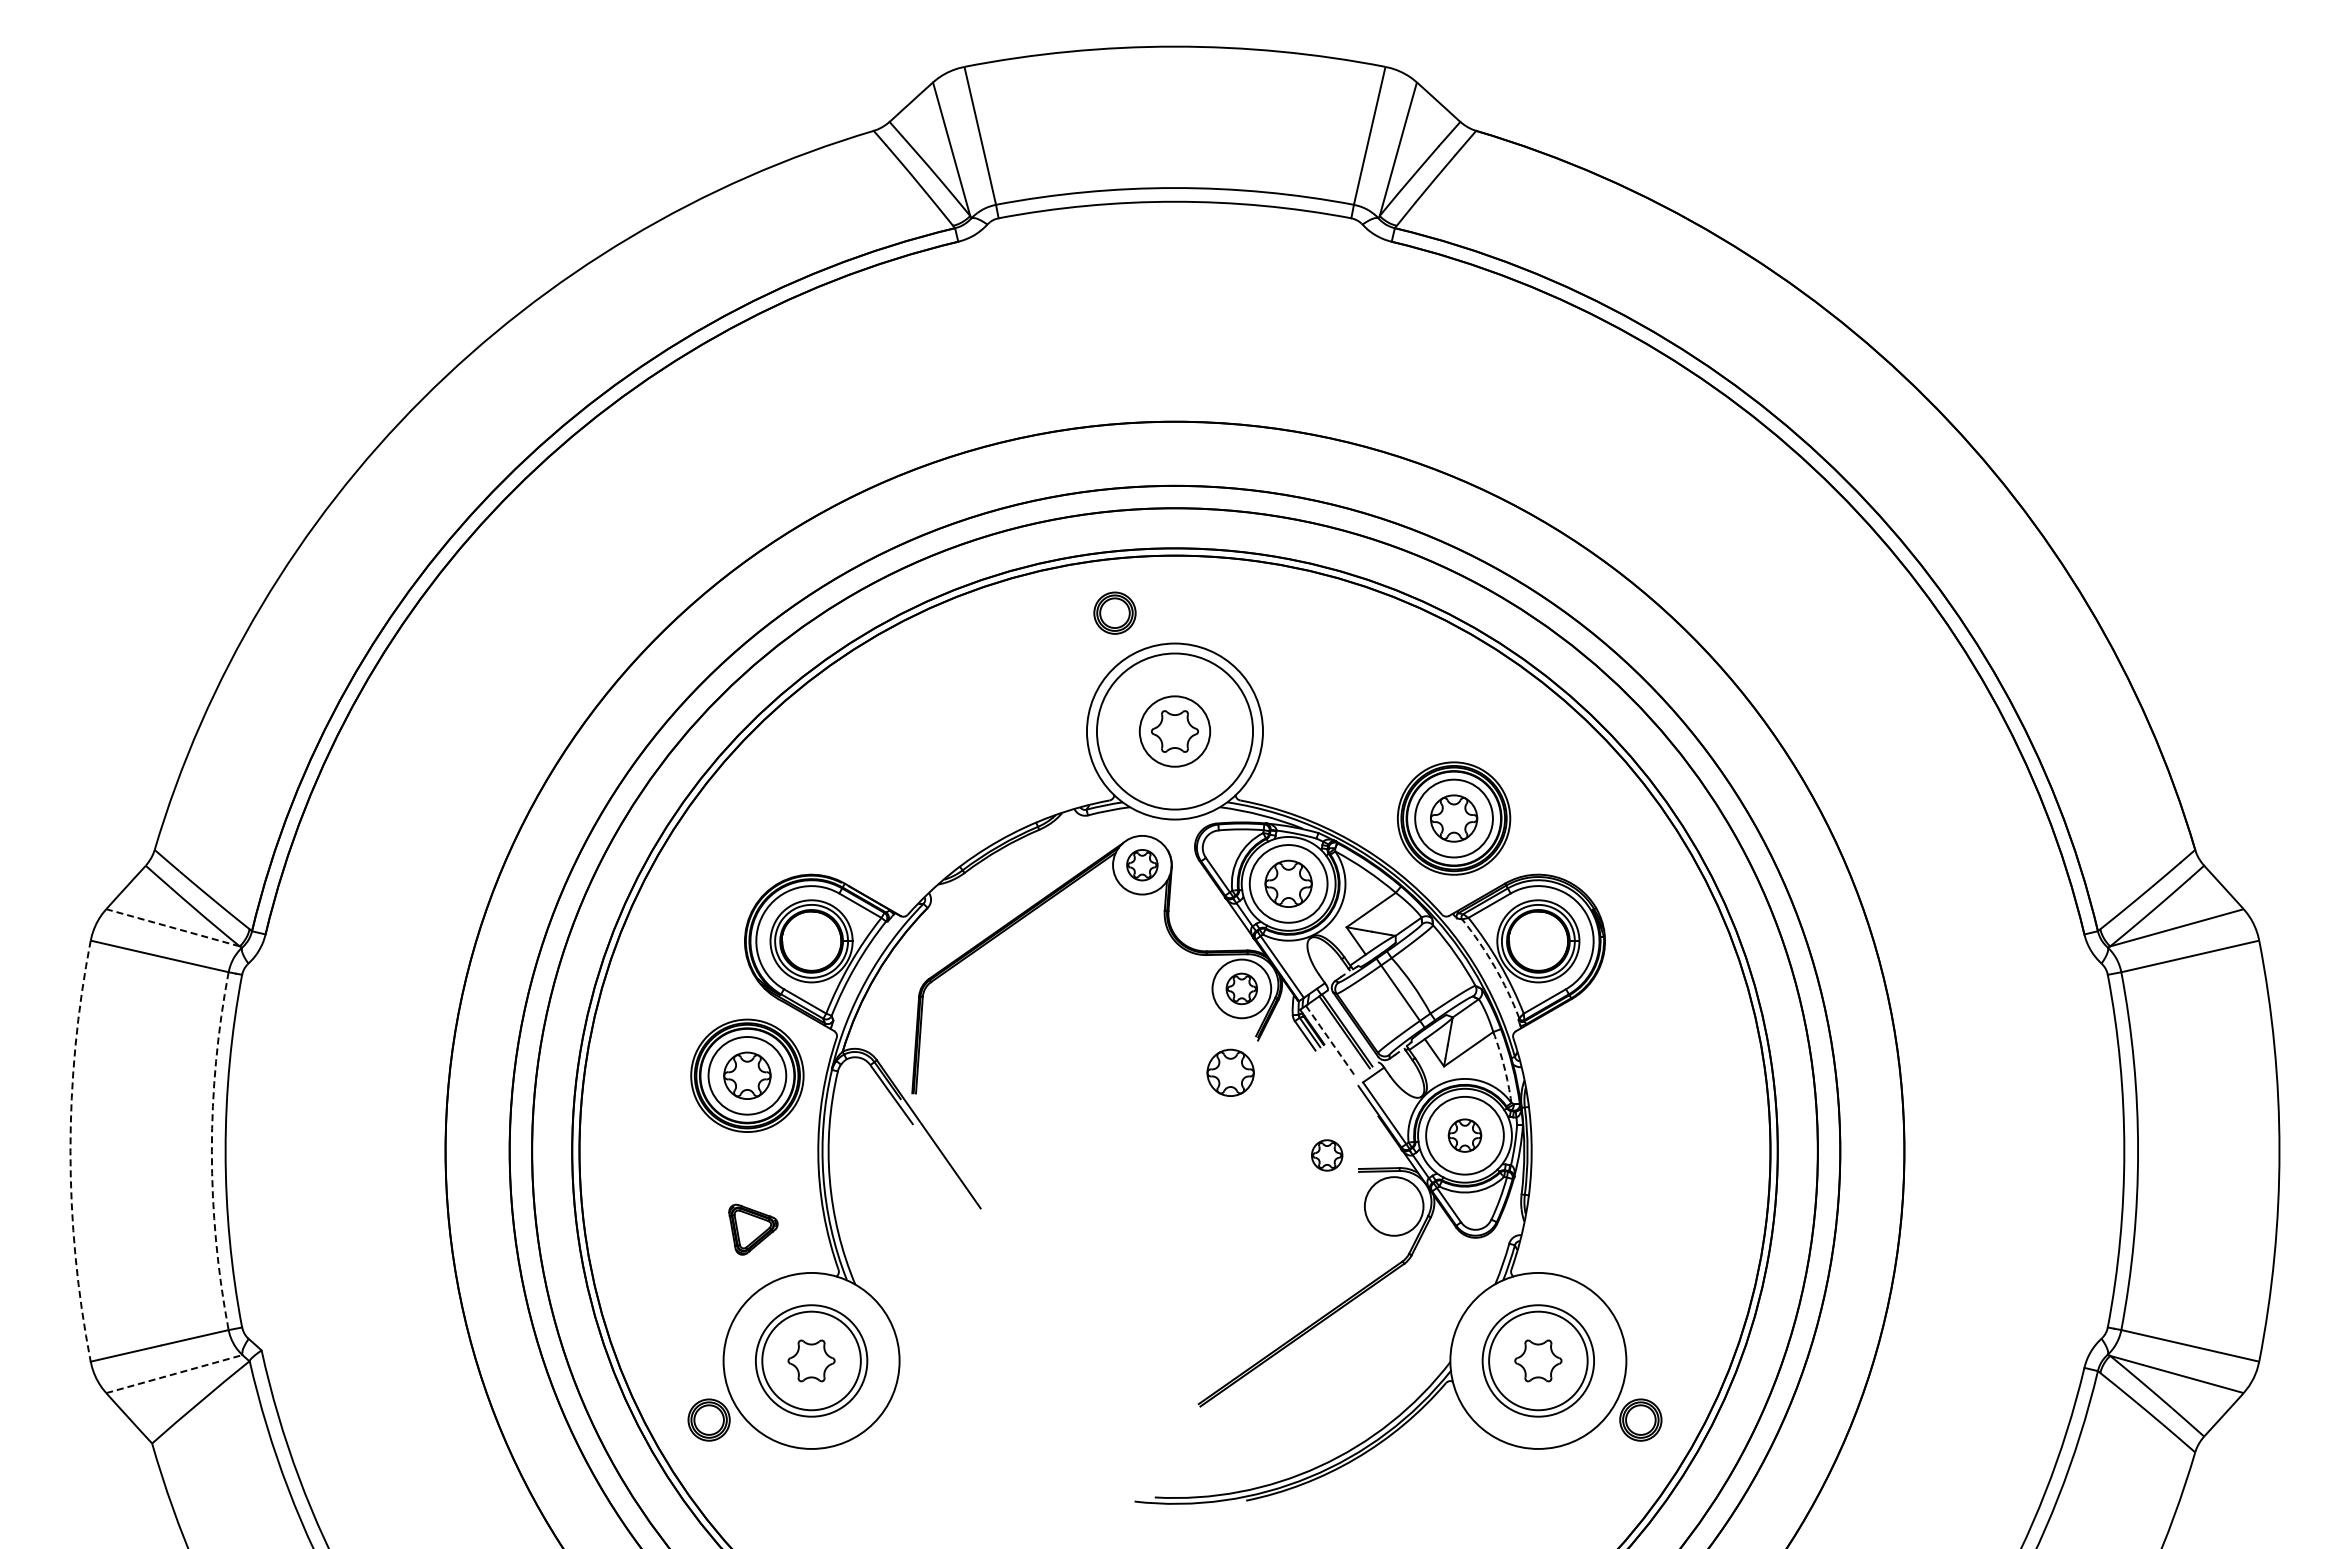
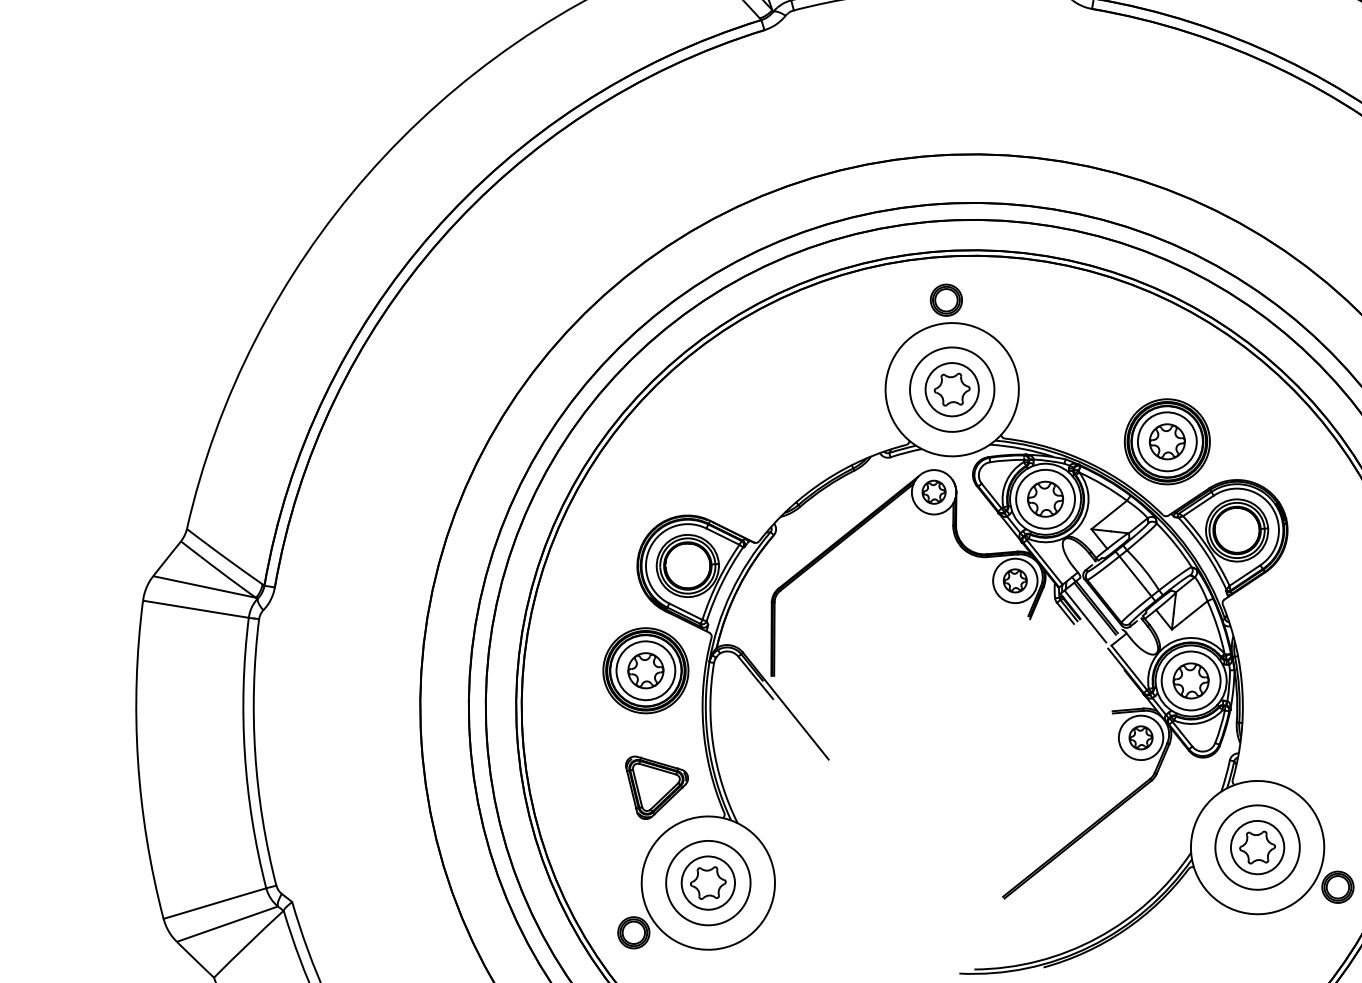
part: (1114, 612) -> (946, 299), moved
circle: (1174, 731) -> (951, 389), size x0.71
line: (173, 927) -> (204, 586), dashed -> solid
arc: (1494, 966) -> (1205, 551), dashed -> solid
line: (1331, 1042) -> (1085, 617), dashed -> solid
arc: (1504, 1067) -> (1217, 627), dashed -> solid
part: (1230, 1072) -> (1010, 644), removed
part: (1464, 1135) -> (1190, 680), size x1.43
arc: (70, 1151) -> (138, 761), dashed -> solid
arc: (211, 1151) -> (244, 754), dashed -> solid
part: (1327, 1155) -> (1141, 737), moved
part: (753, 1229) -> (658, 786), size x1.67
circle: (811, 1360) -> (708, 882), size x0.71
circle: (1538, 1360) -> (1257, 847), size x0.71
line: (175, 1373) -> (228, 923), dashed -> solid

